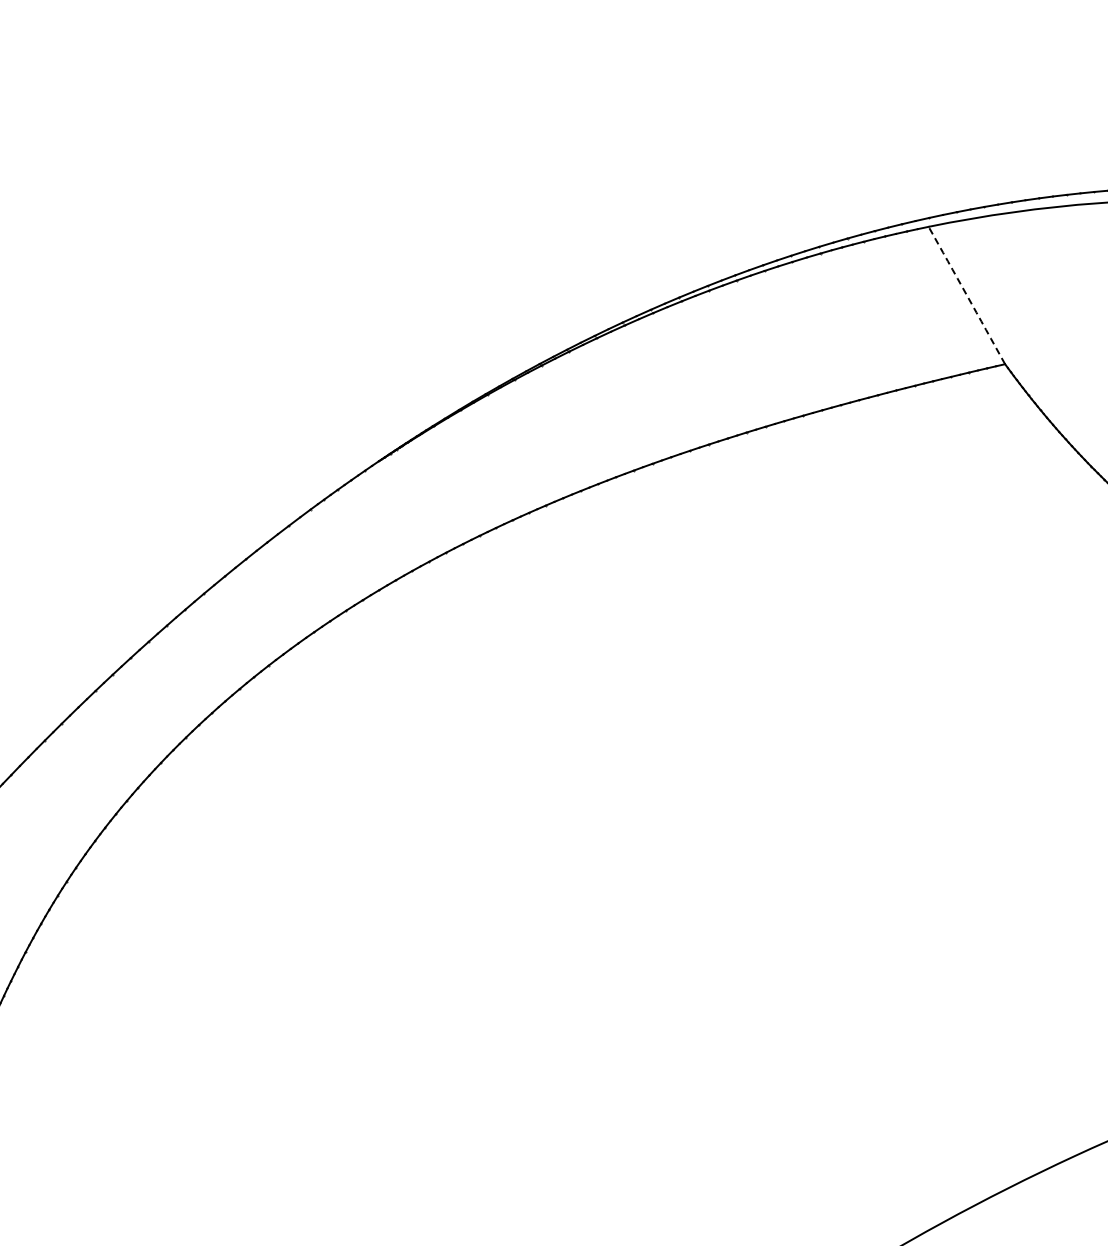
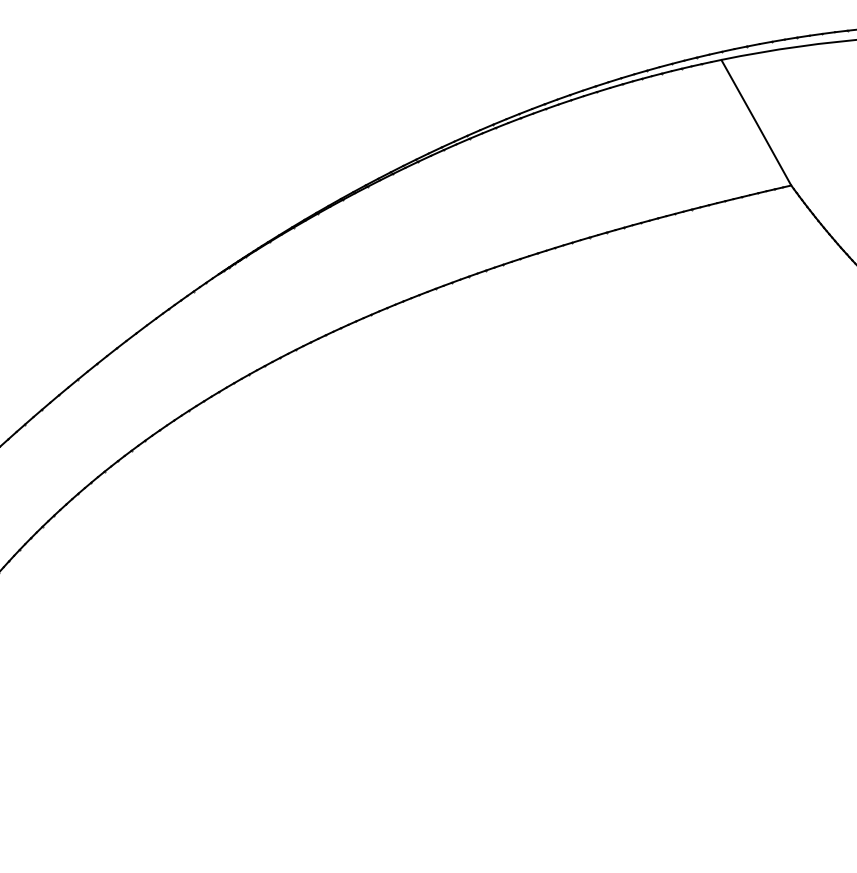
arc: (967, 295) -> (756, 122), dashed -> solid

